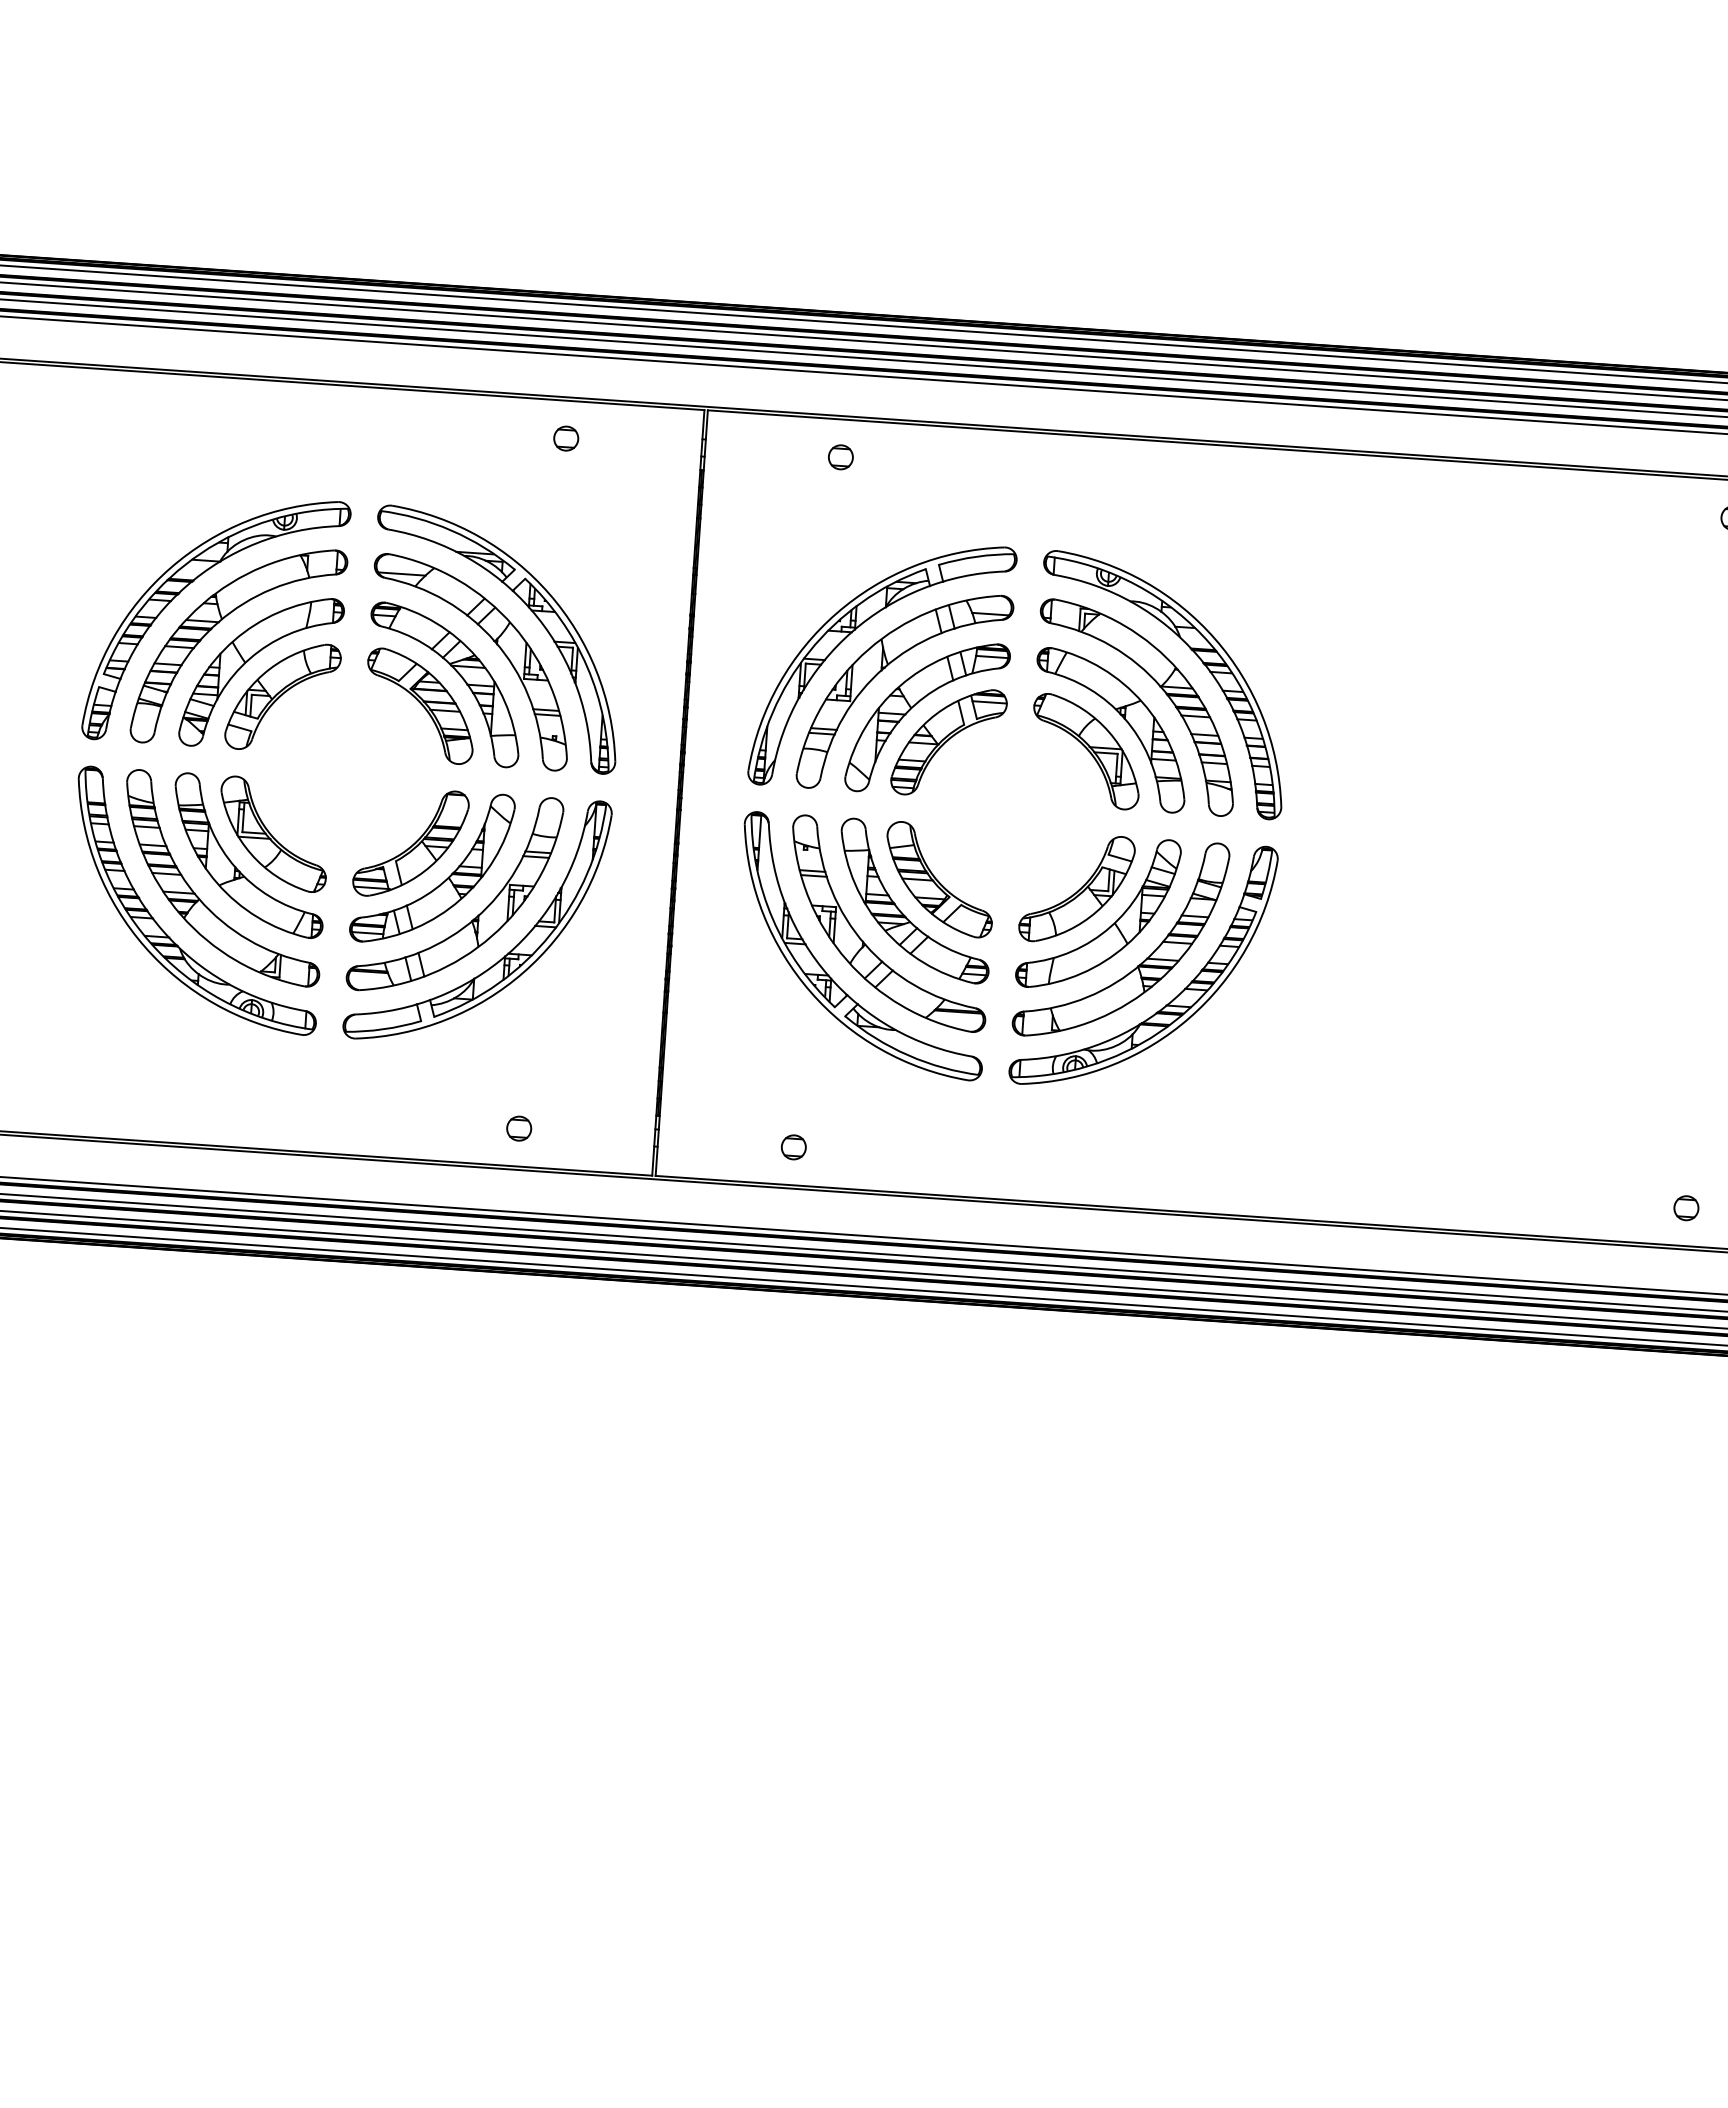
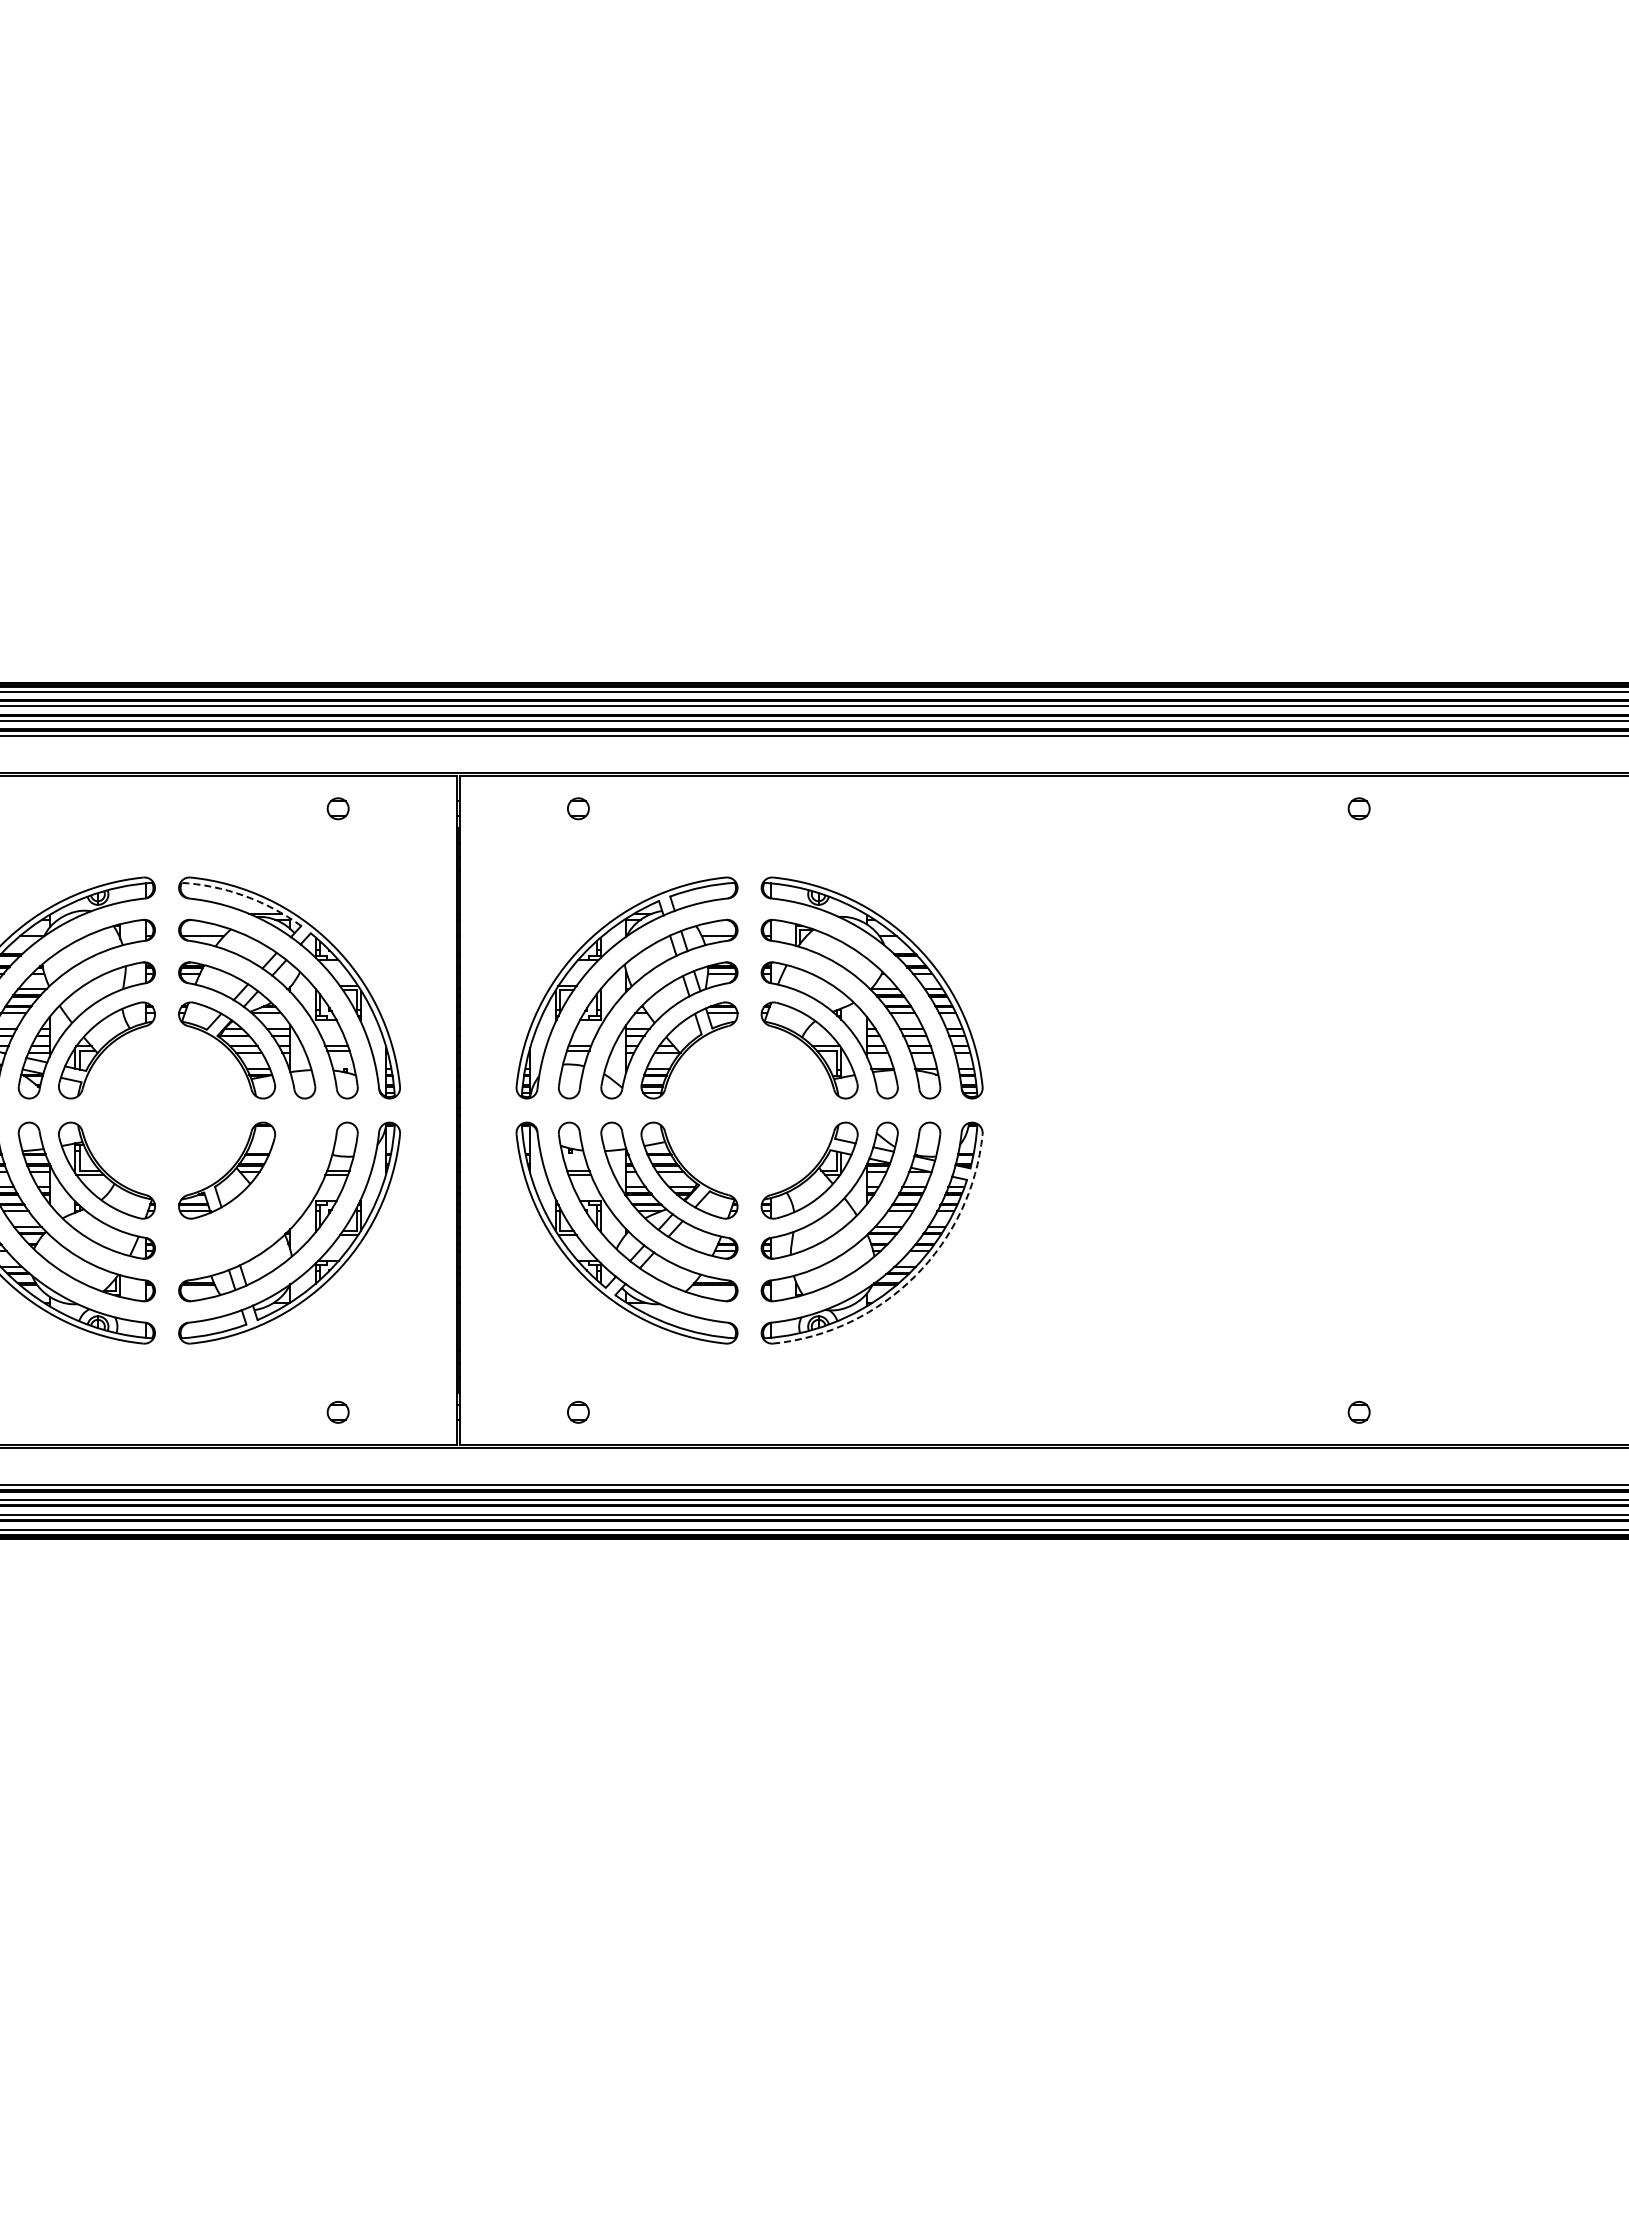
arc: (451, 530) -> (243, 895), solid -> dashed
part: (444, 880) -> (258, 1200), removed
arc: (1189, 1018) -> (915, 1276), solid -> dashed

